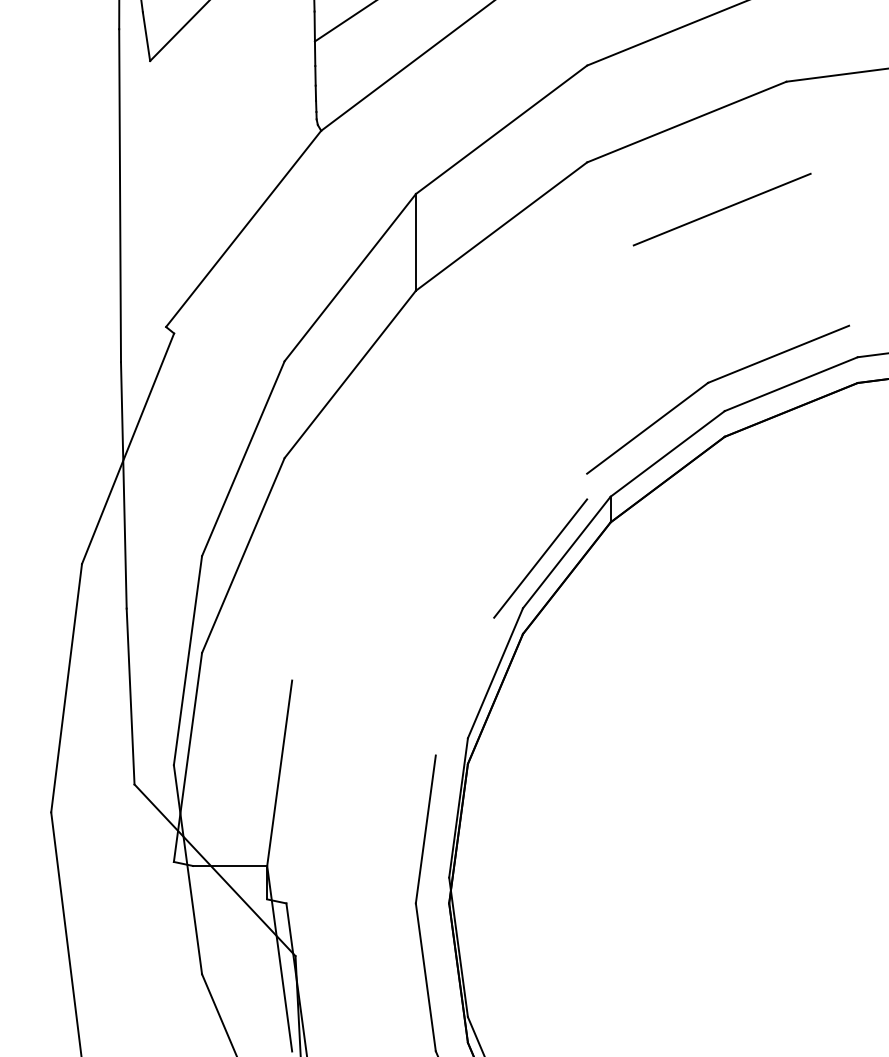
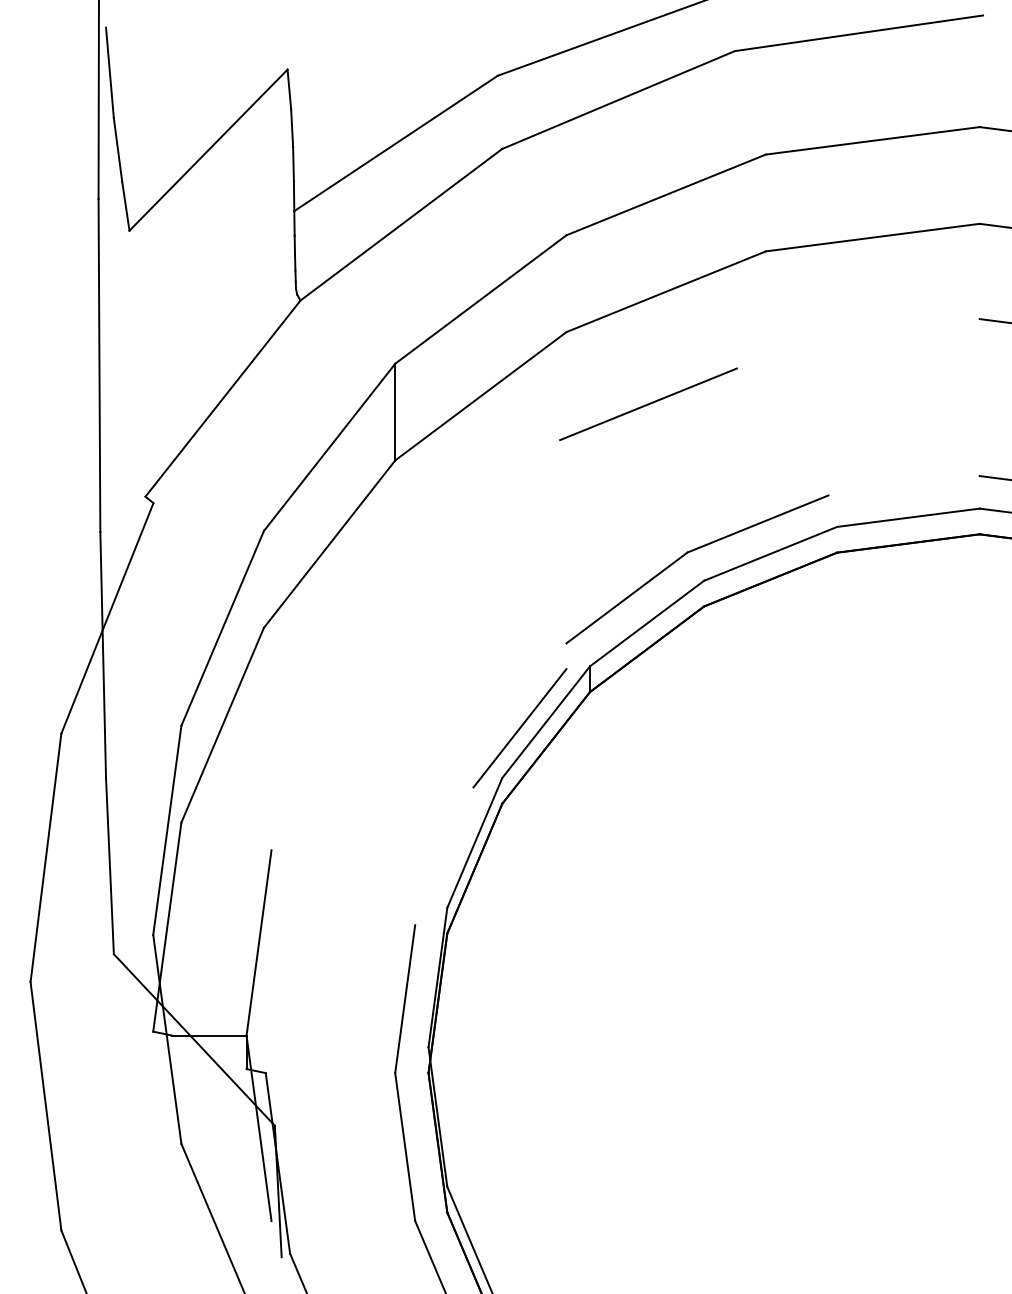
line: (722, 209) -> (648, 404), moved

